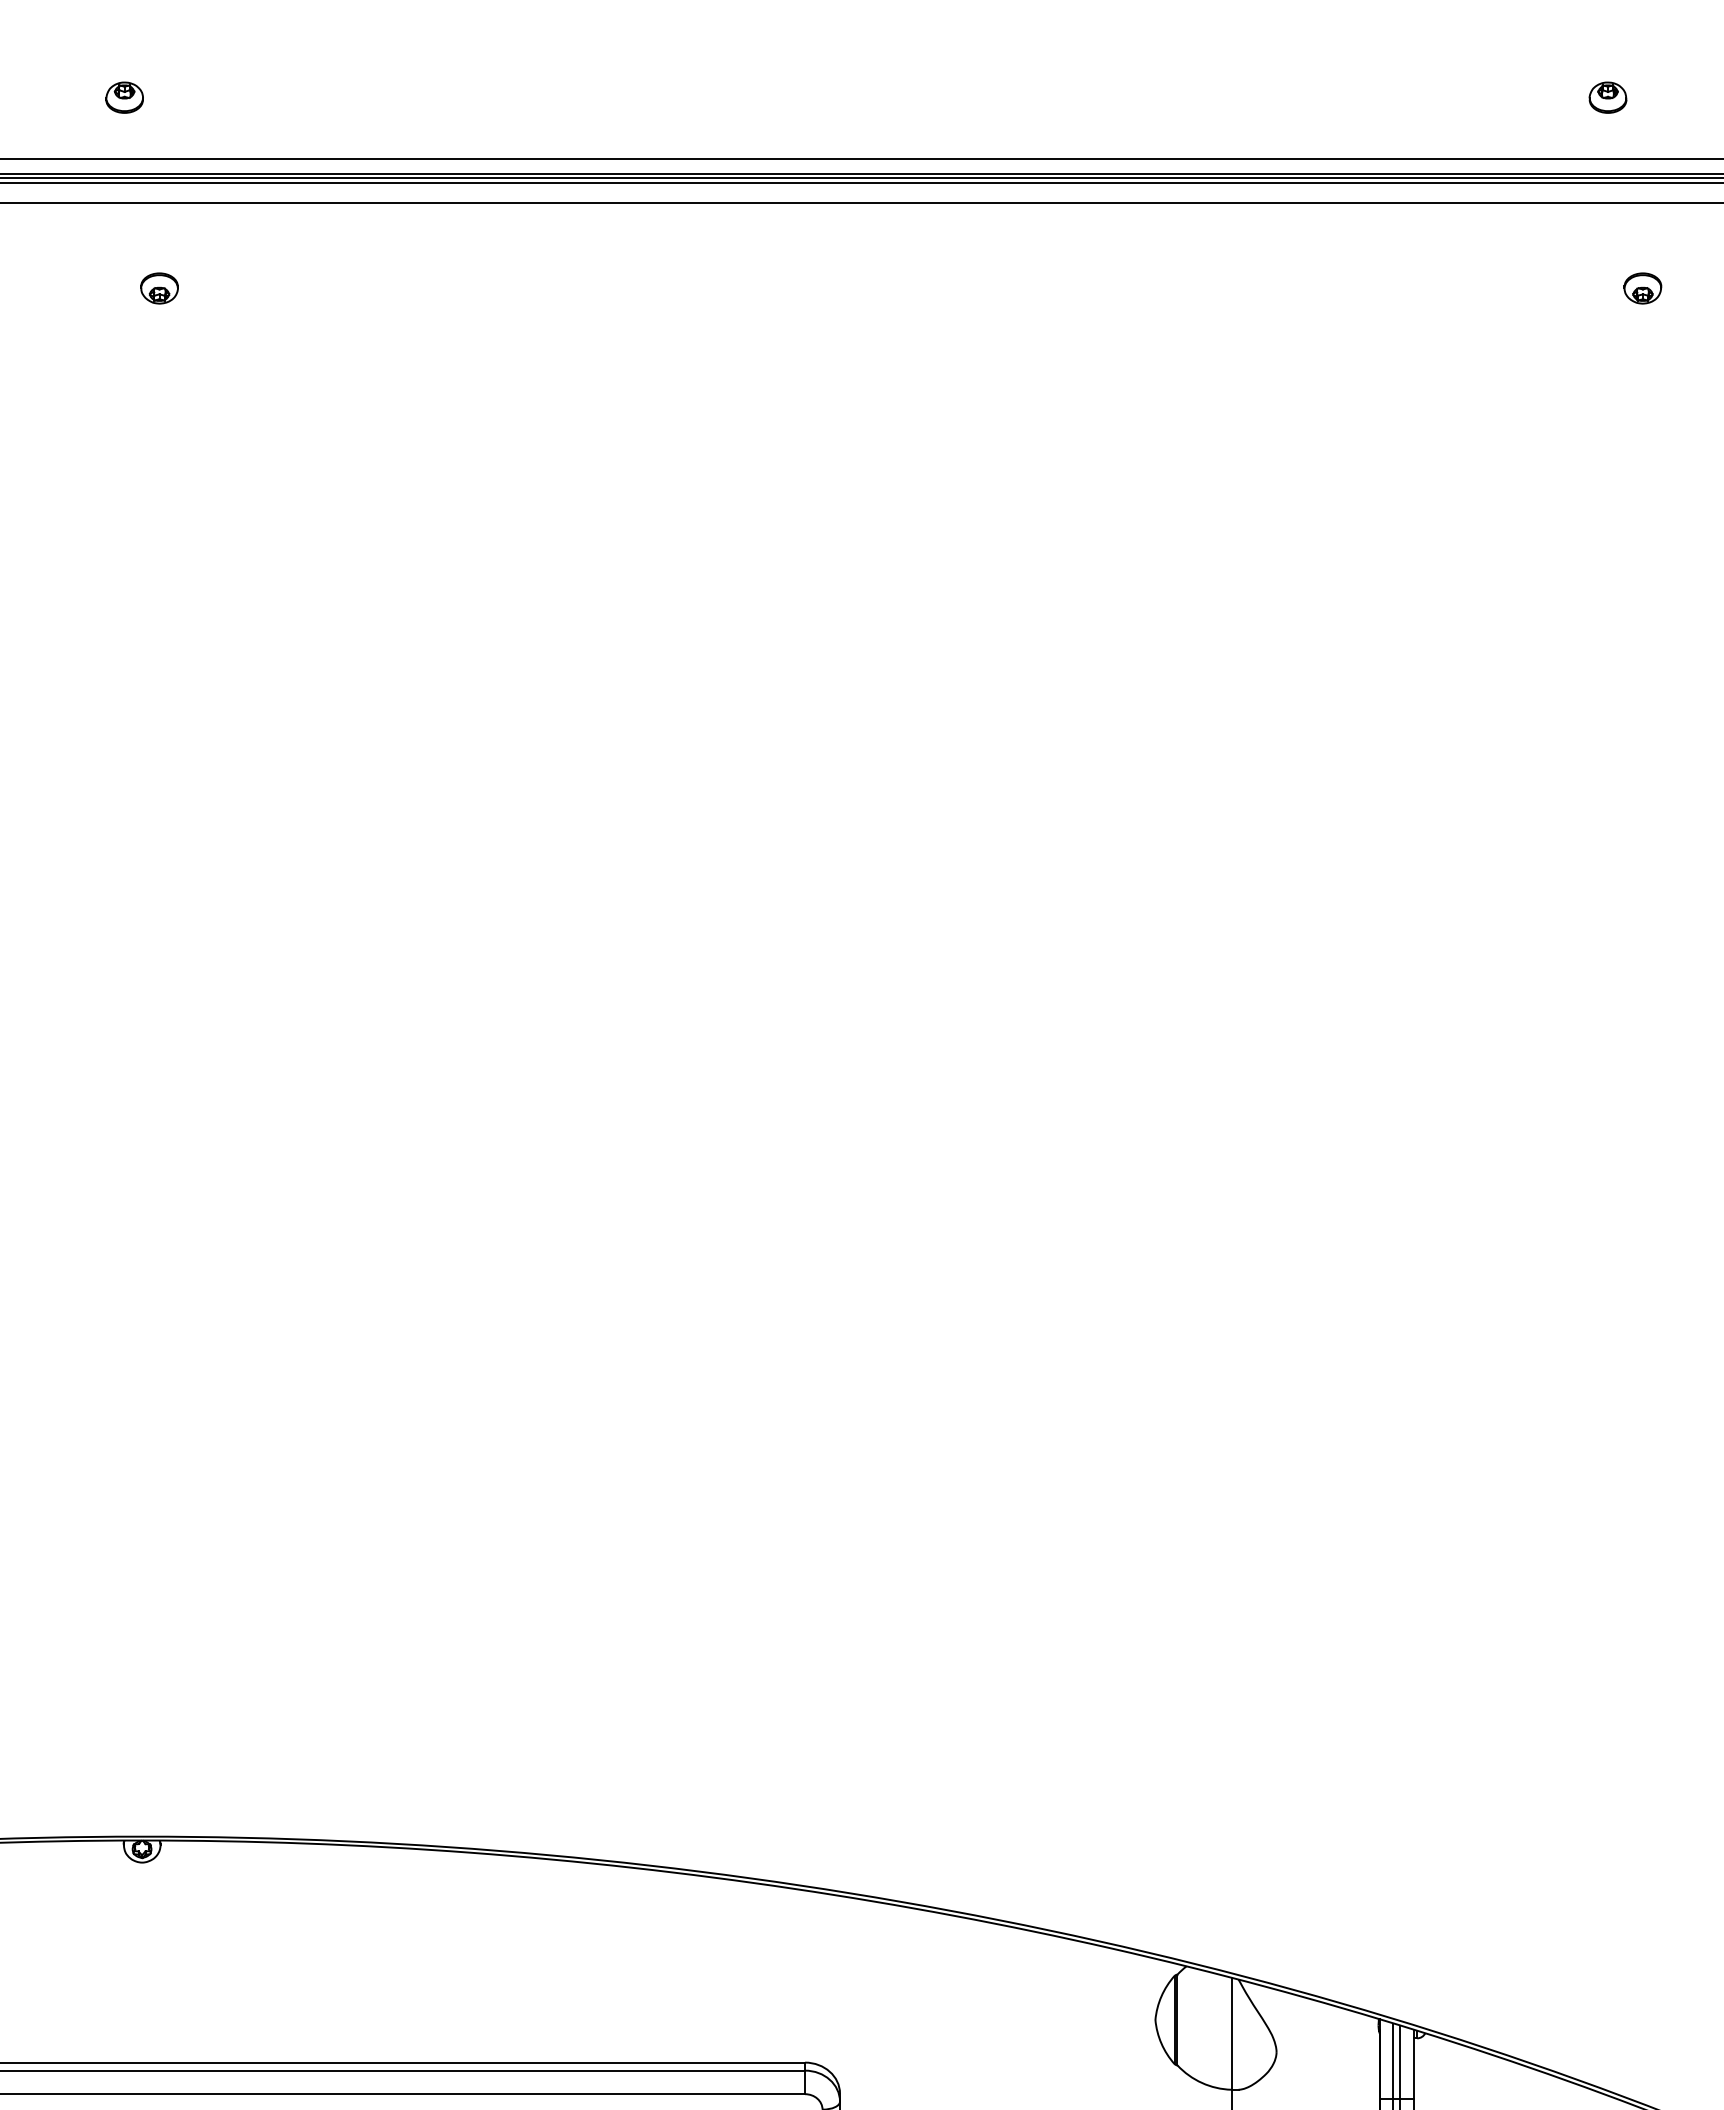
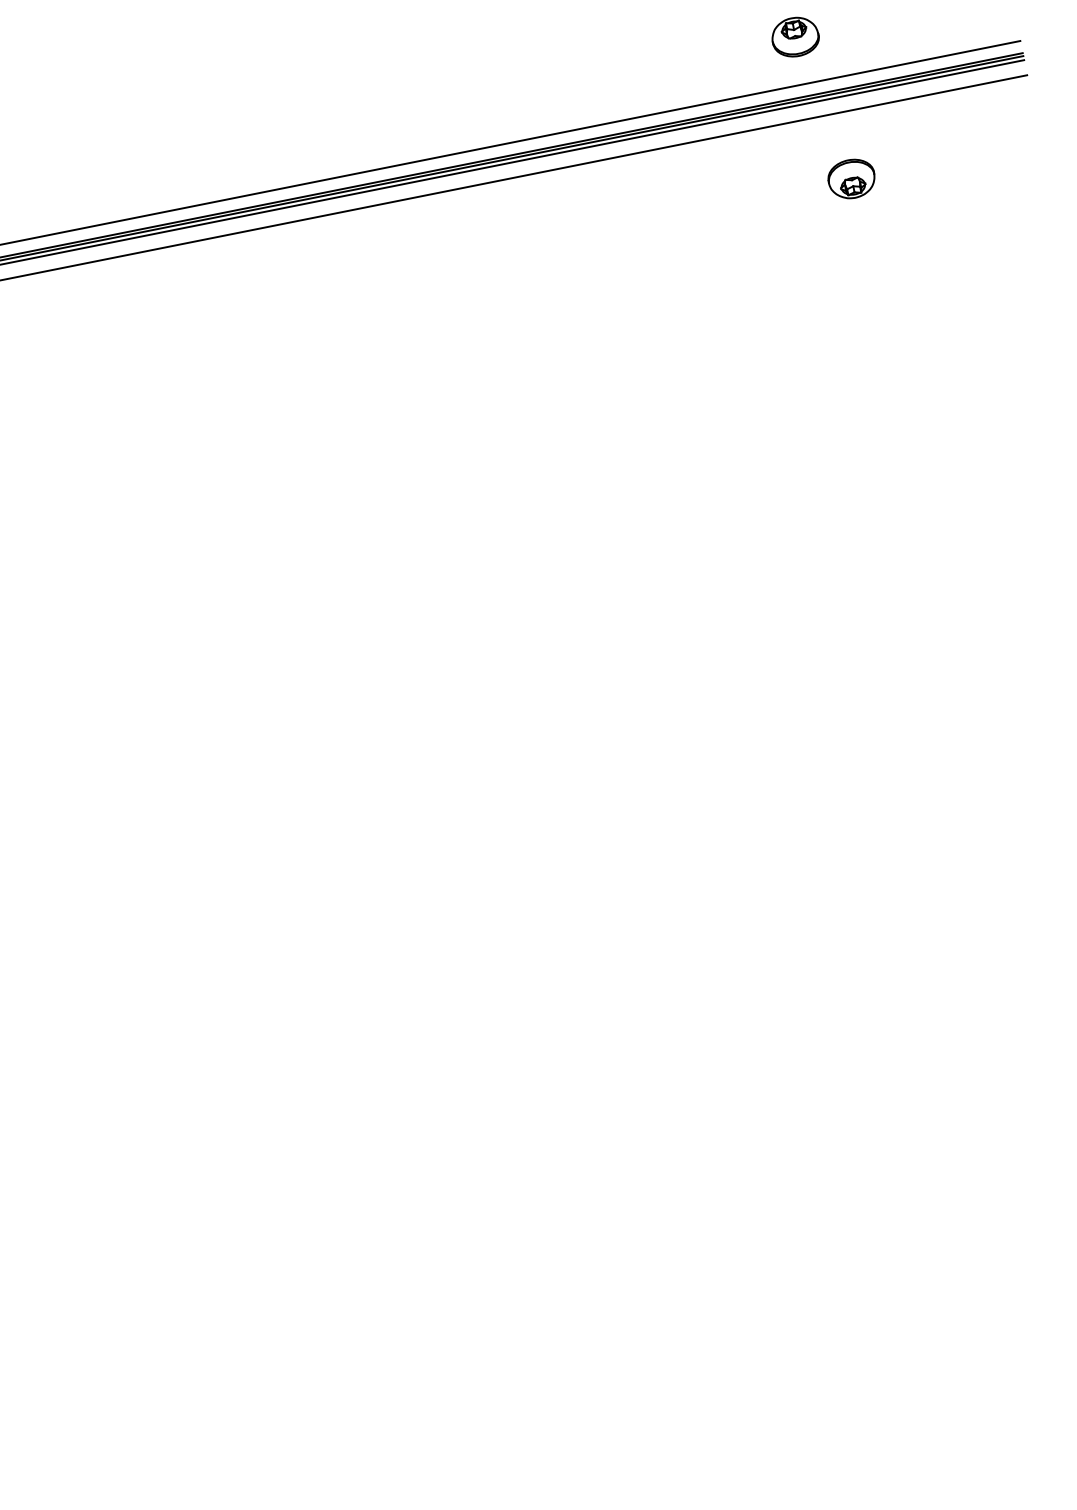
part: (1607, 97) -> (794, 36), size x1.6
part: (1642, 288) -> (851, 179), size x1.6

